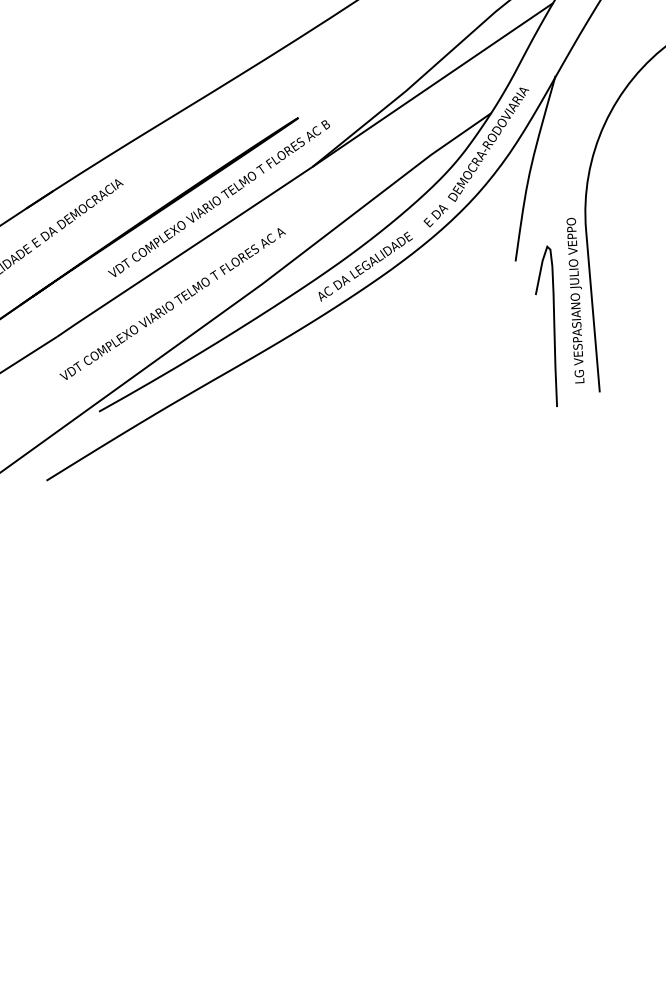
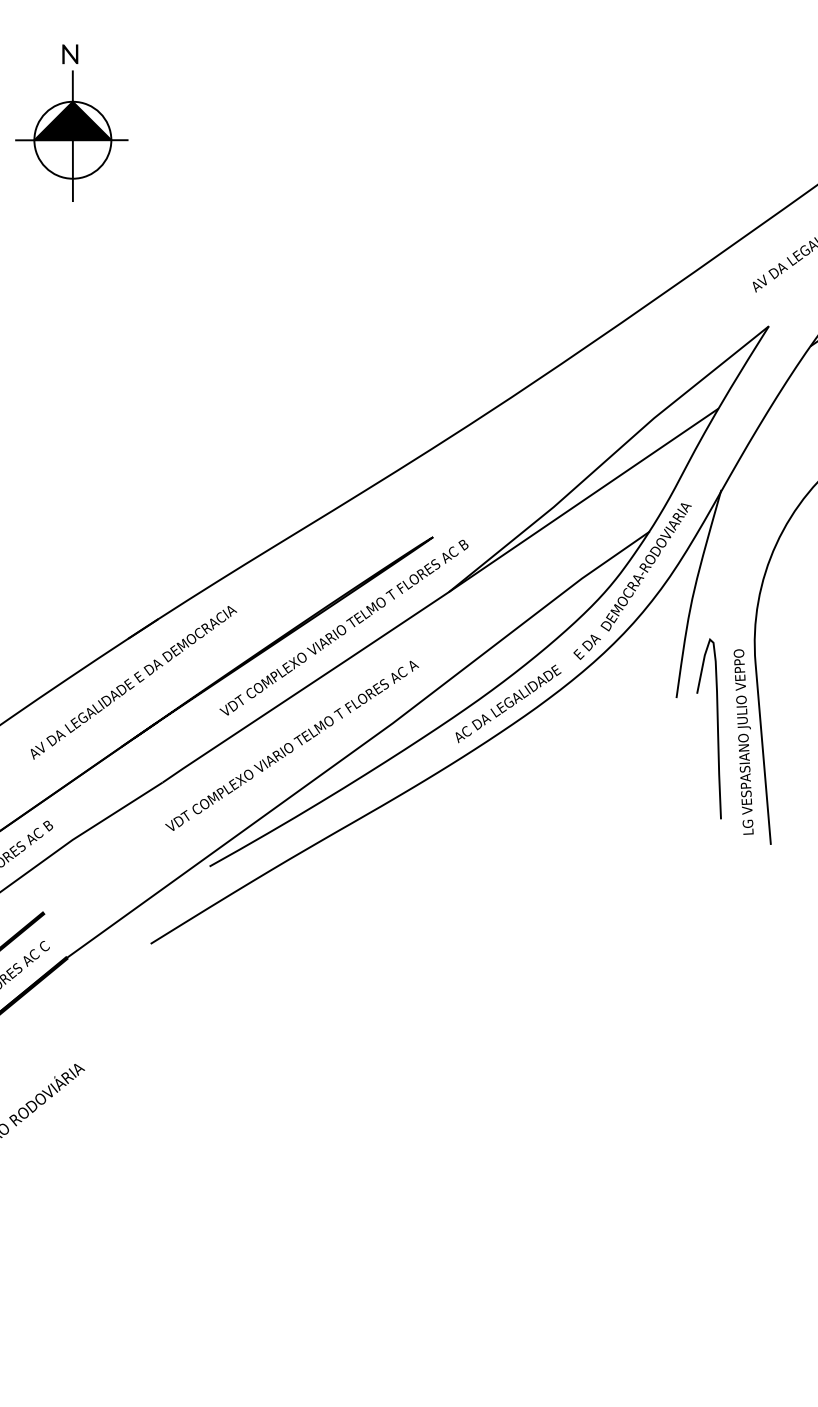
curve: (553, 326) -> (717, 728), moved

